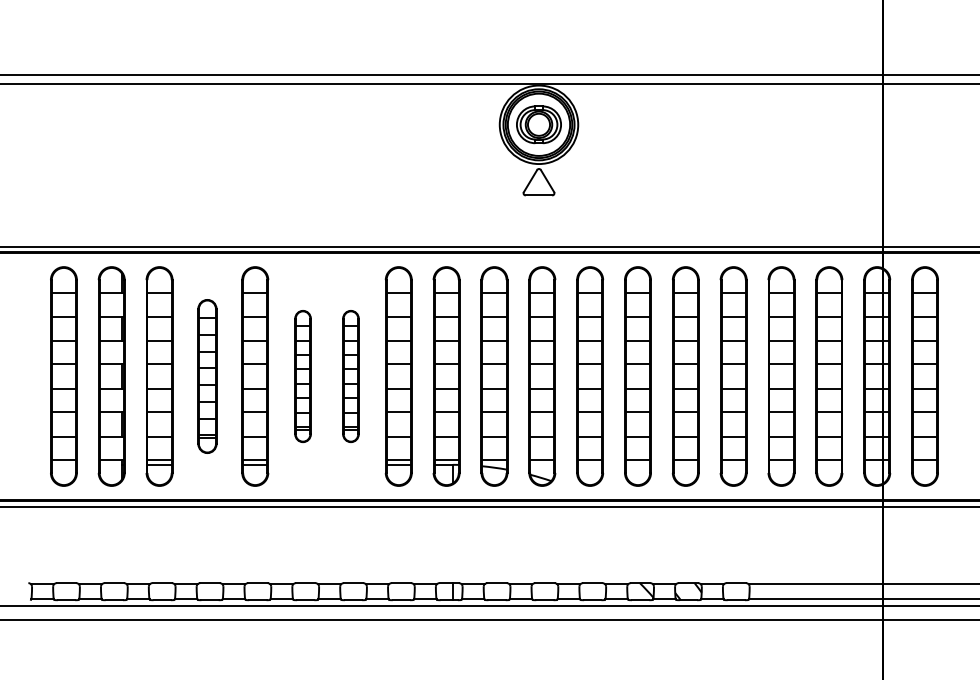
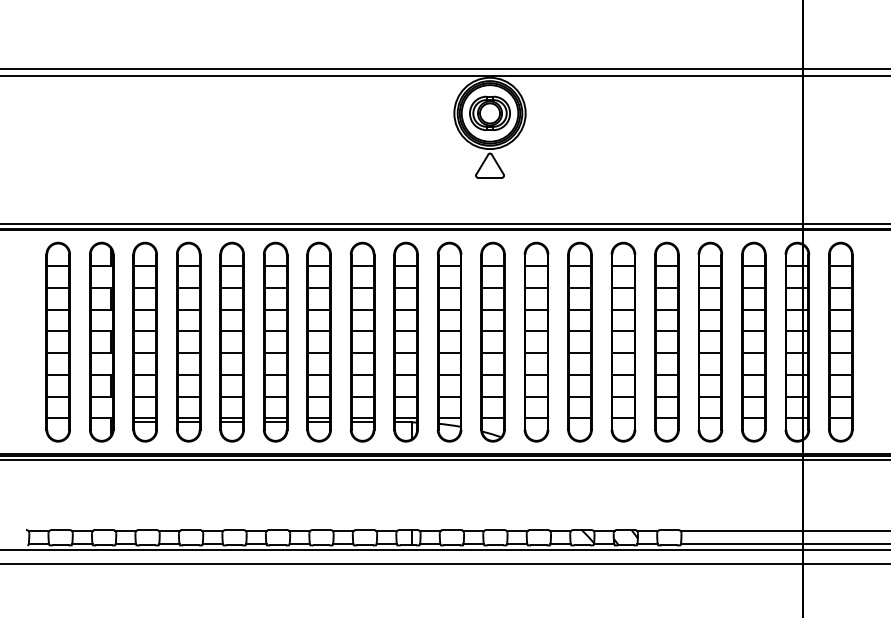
part: (207, 376) -> (188, 342), size x1.43
part: (302, 376) -> (275, 342), size x1.67
part: (350, 376) -> (318, 342), size x1.67

